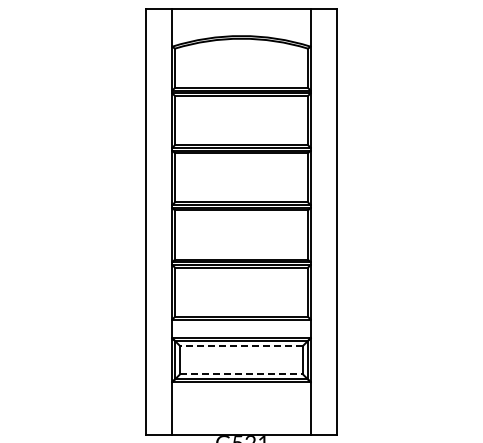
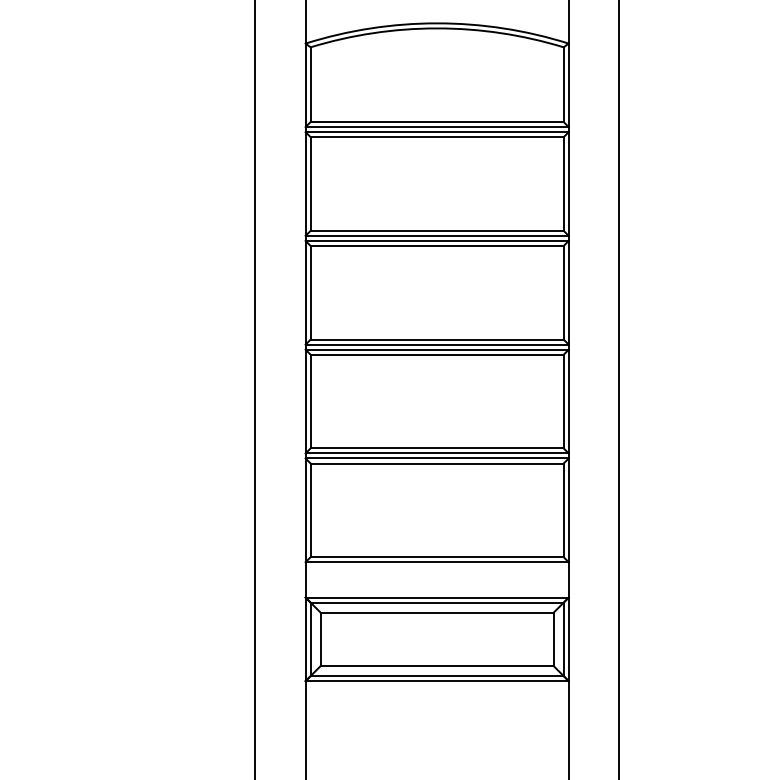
line: (241, 346) -> (437, 613), dashed -> solid
line: (241, 374) -> (437, 666), dashed -> solid

